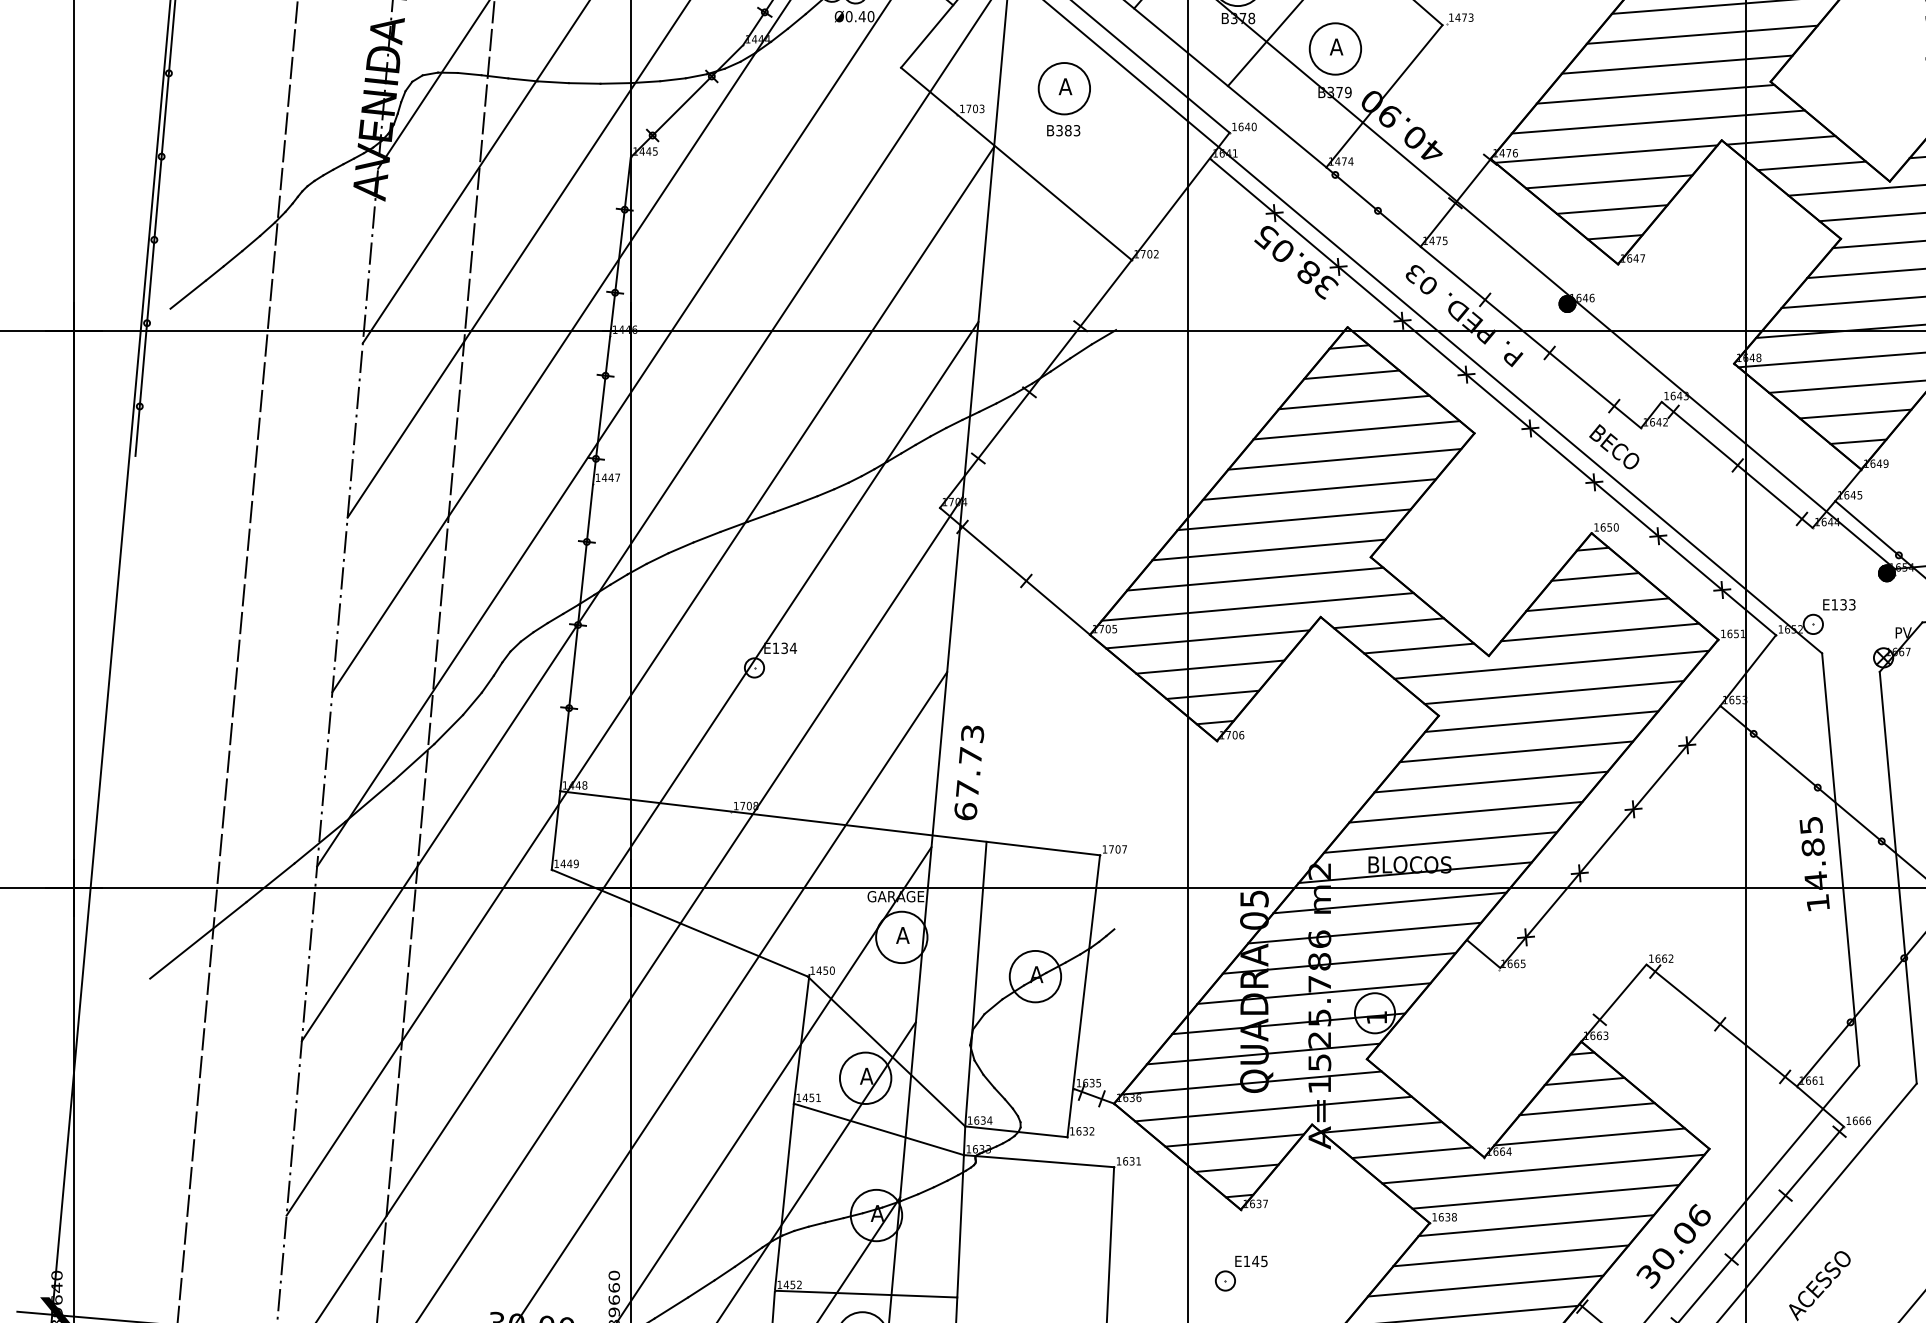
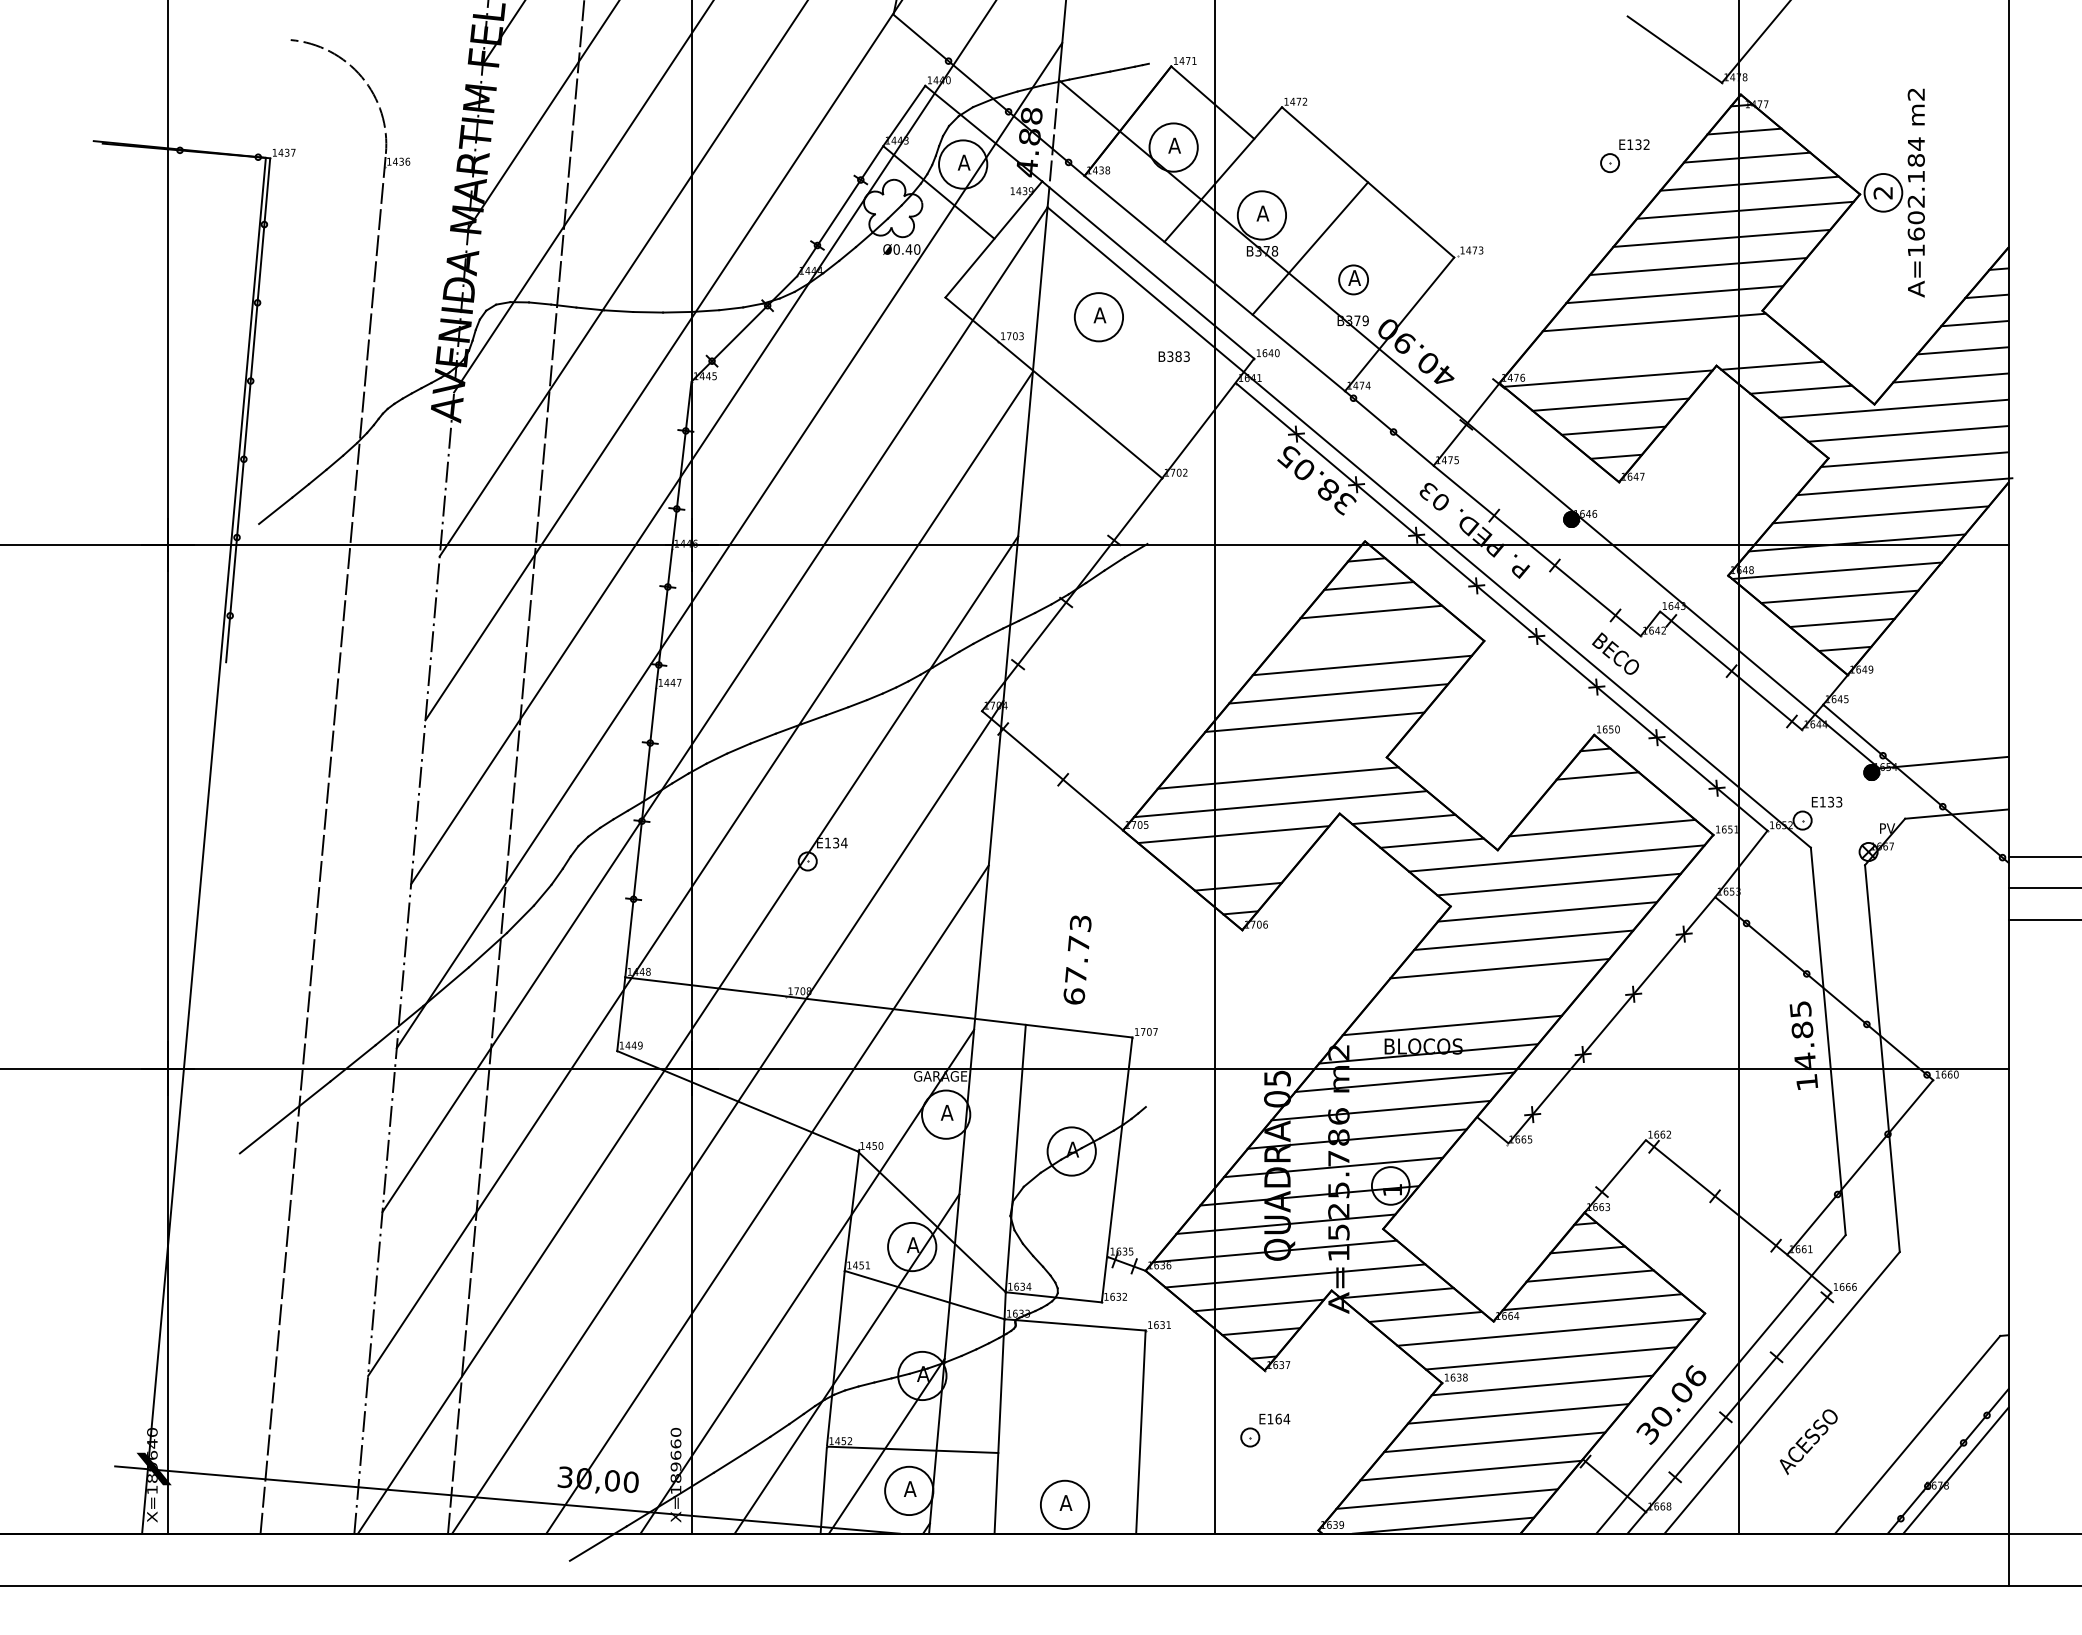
circle: (1335, 48) -> (1353, 279), size x0.6
line: (1657, 121) -> (1656, 348), removed
text: (1062, 130) -> (1173, 356), moved
line: (1356, 429) -> (1373, 637), removed
line: (1268, 549) -> (1290, 750), removed
line: (1597, 605) -> (1599, 802), removed
line: (1209, 666) -> (1235, 860), removed
text: (969, 772) -> (1077, 959), moved
line: (1465, 811) -> (1475, 996), removed
text: (1259, 1260) -> (1282, 1418), E145 -> E164

